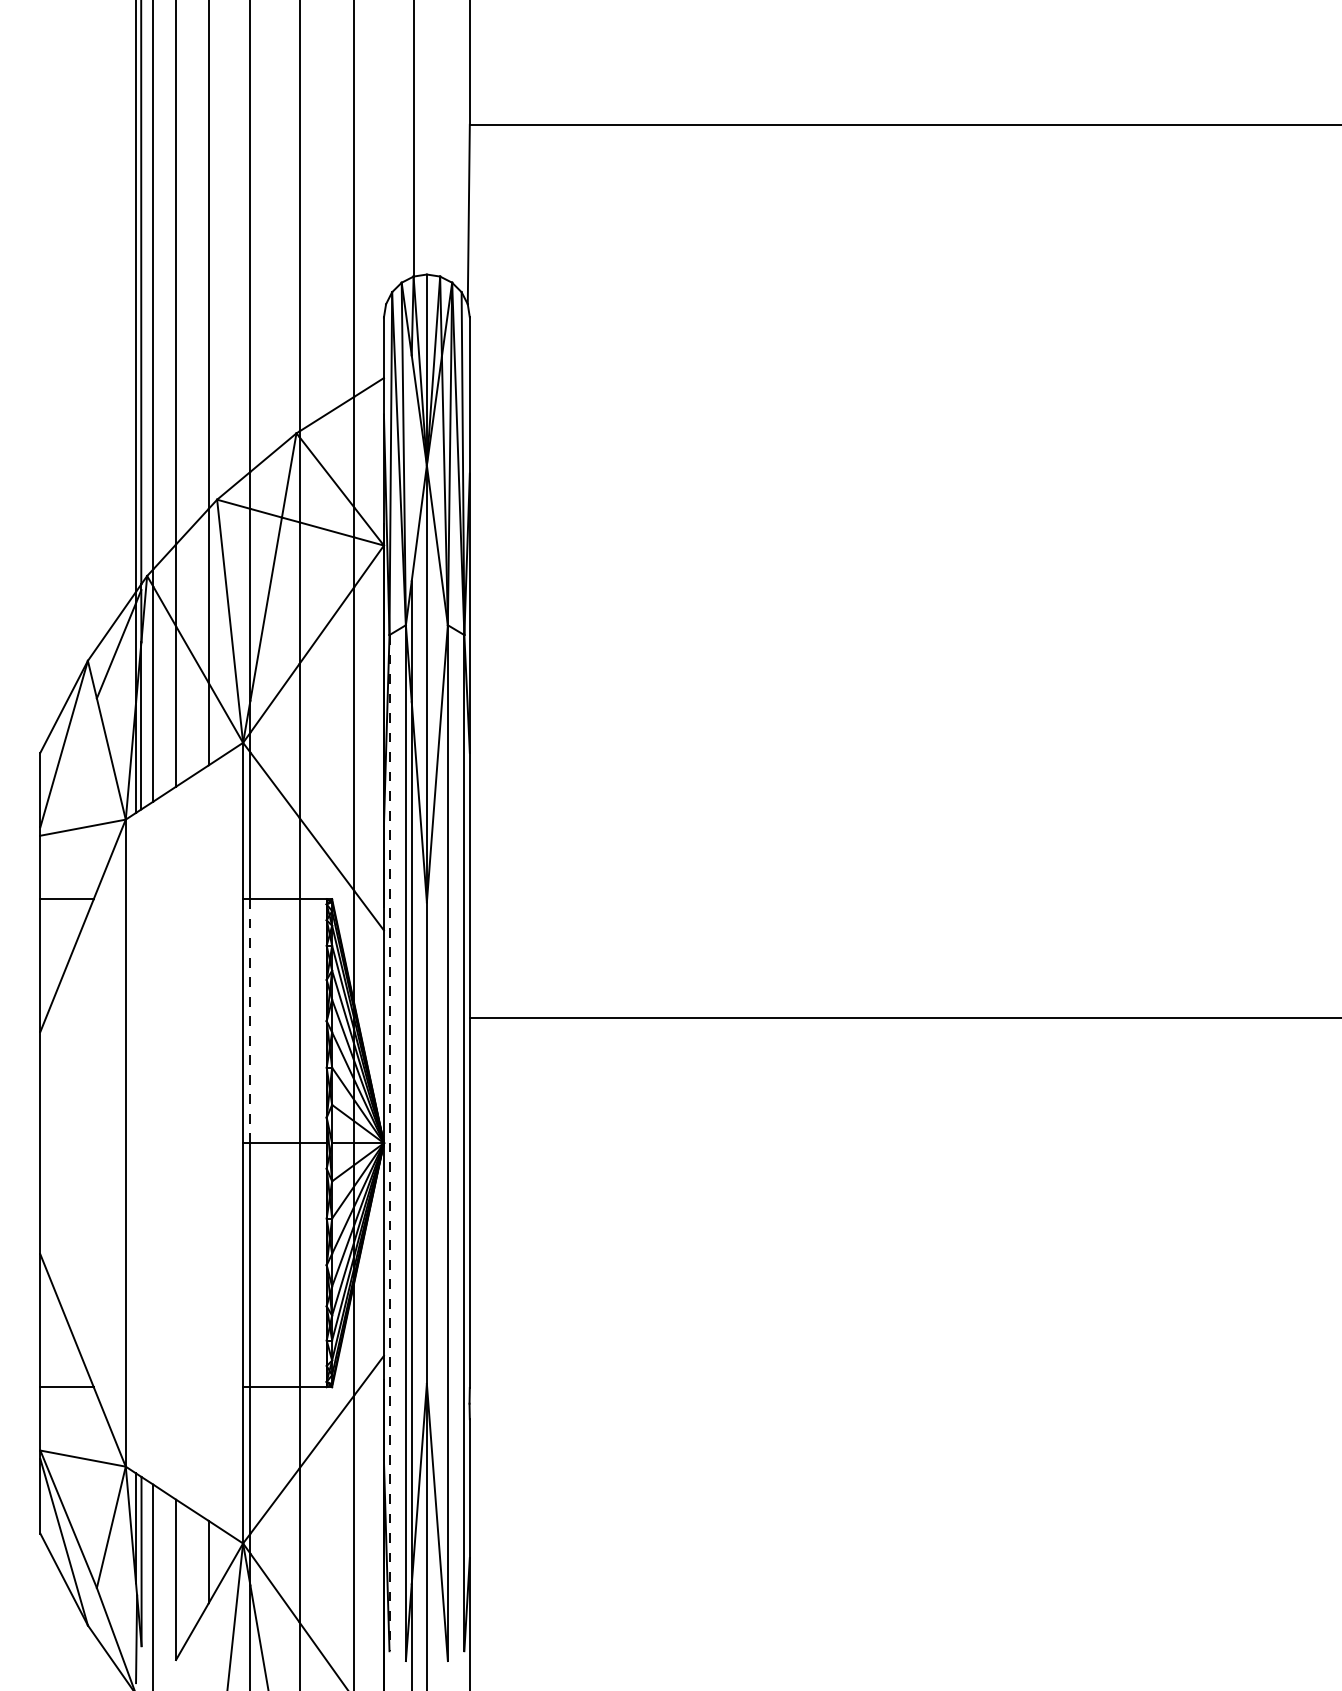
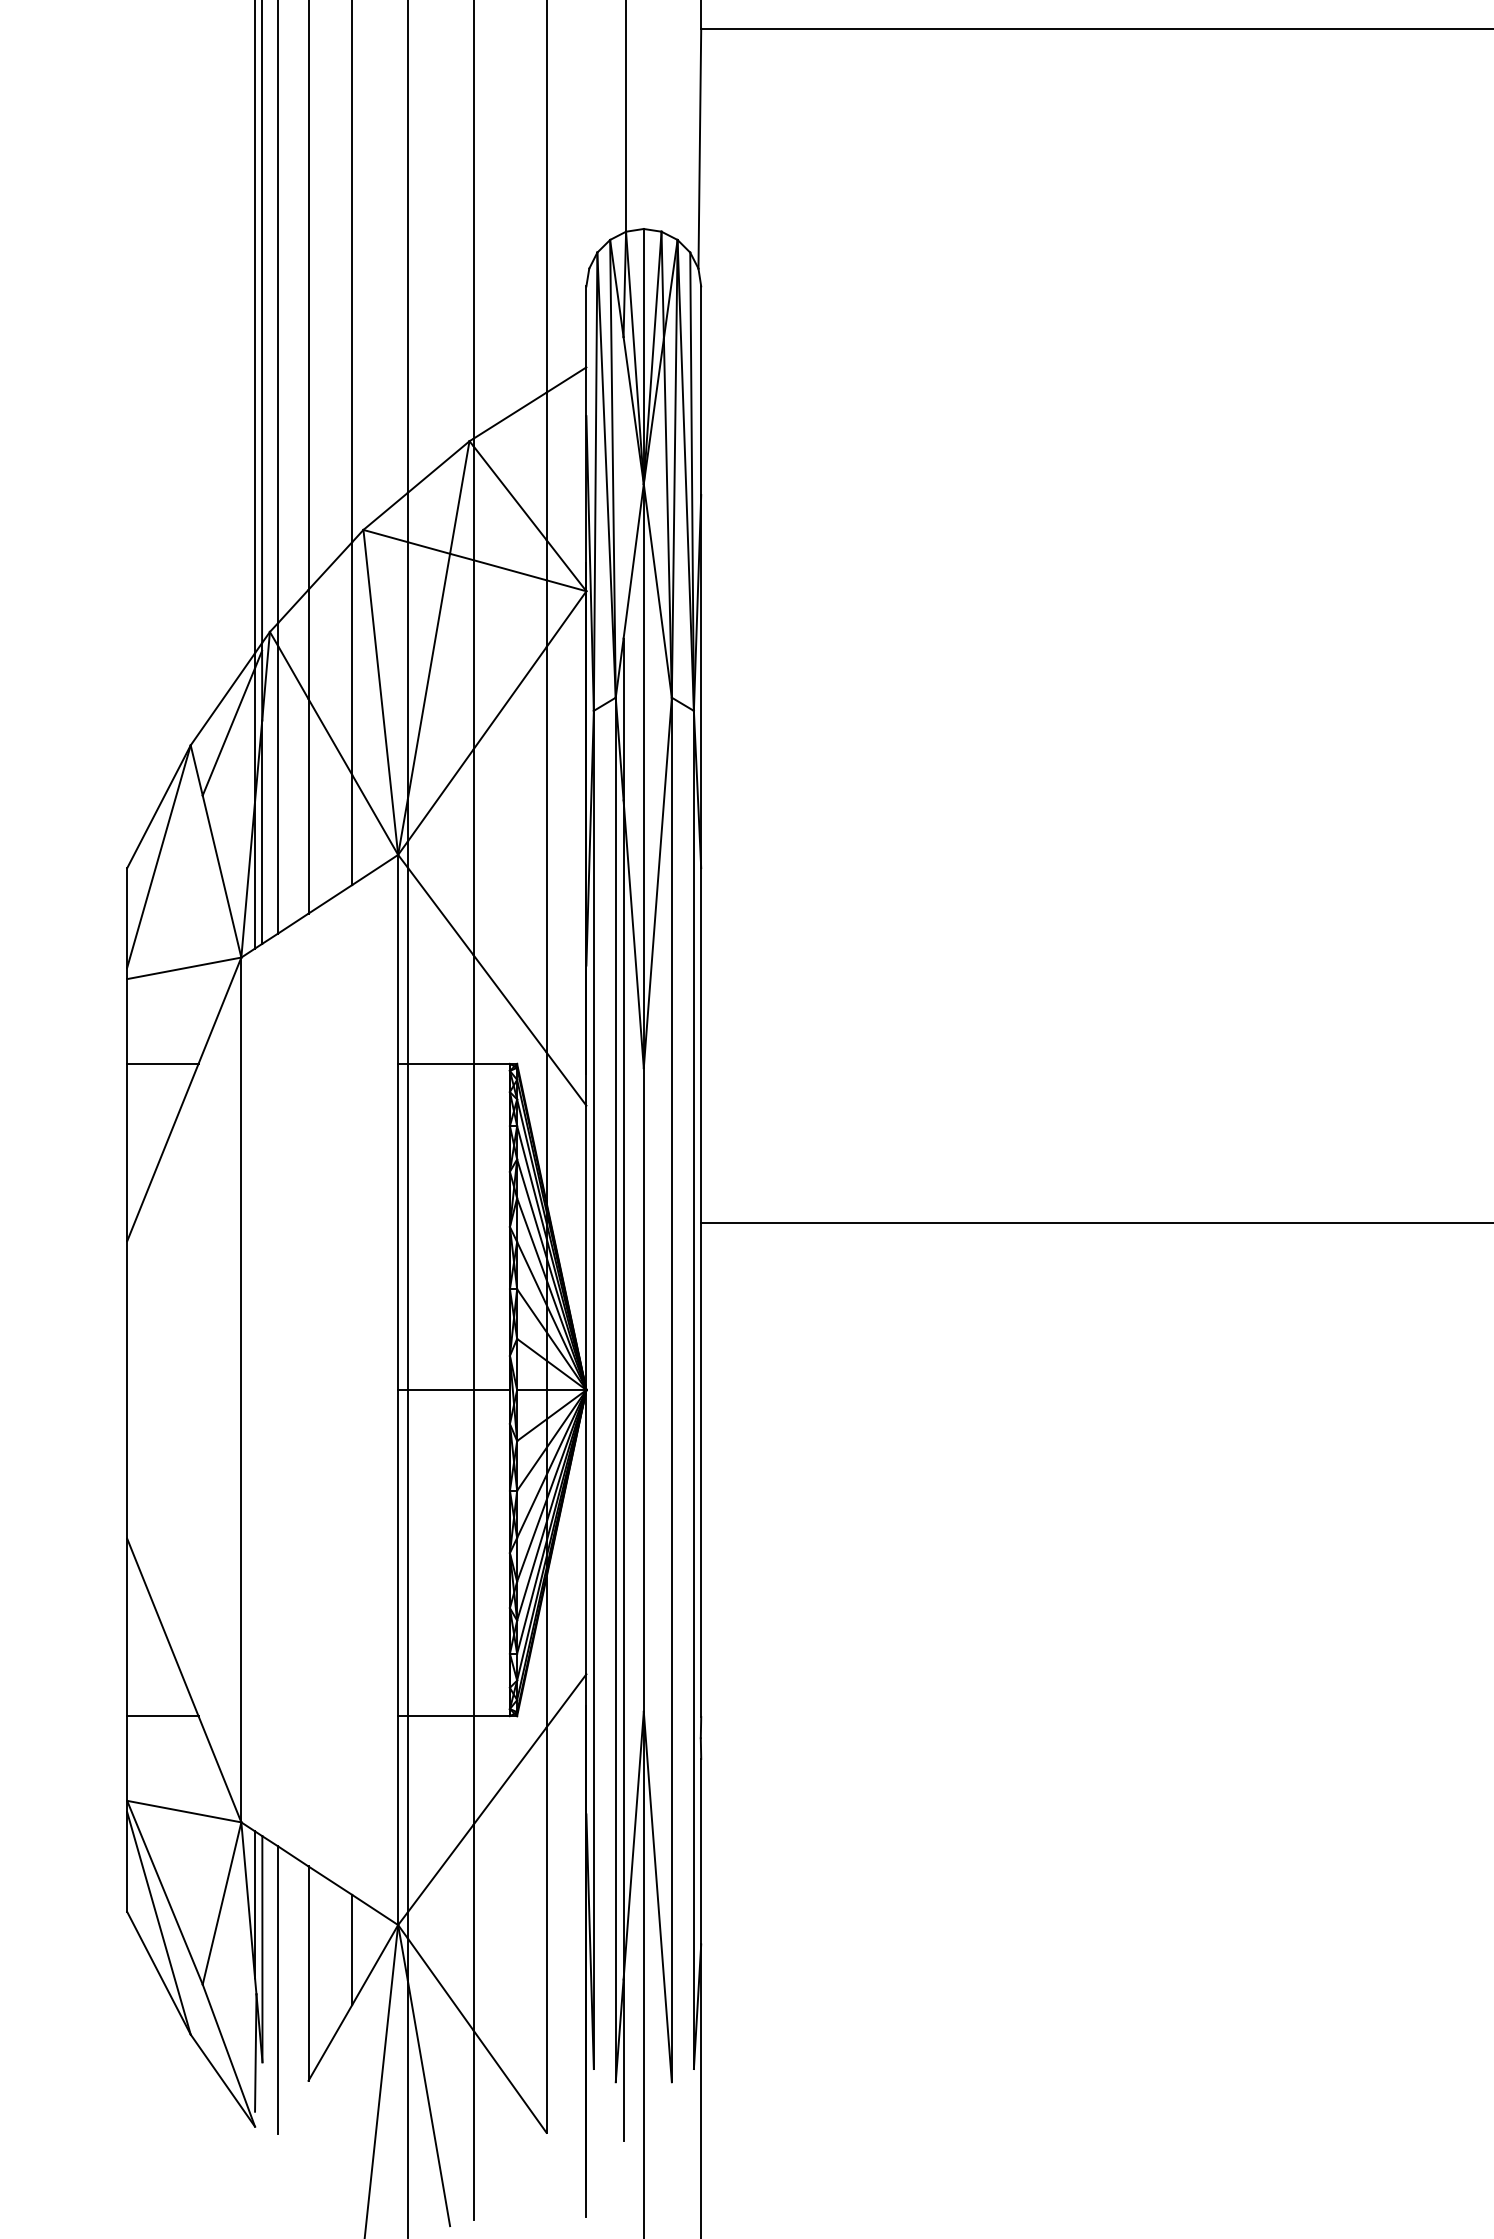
line: (250, 1021) -> (408, 1227), dashed -> solid
line: (389, 1143) -> (593, 1390), dashed -> solid

